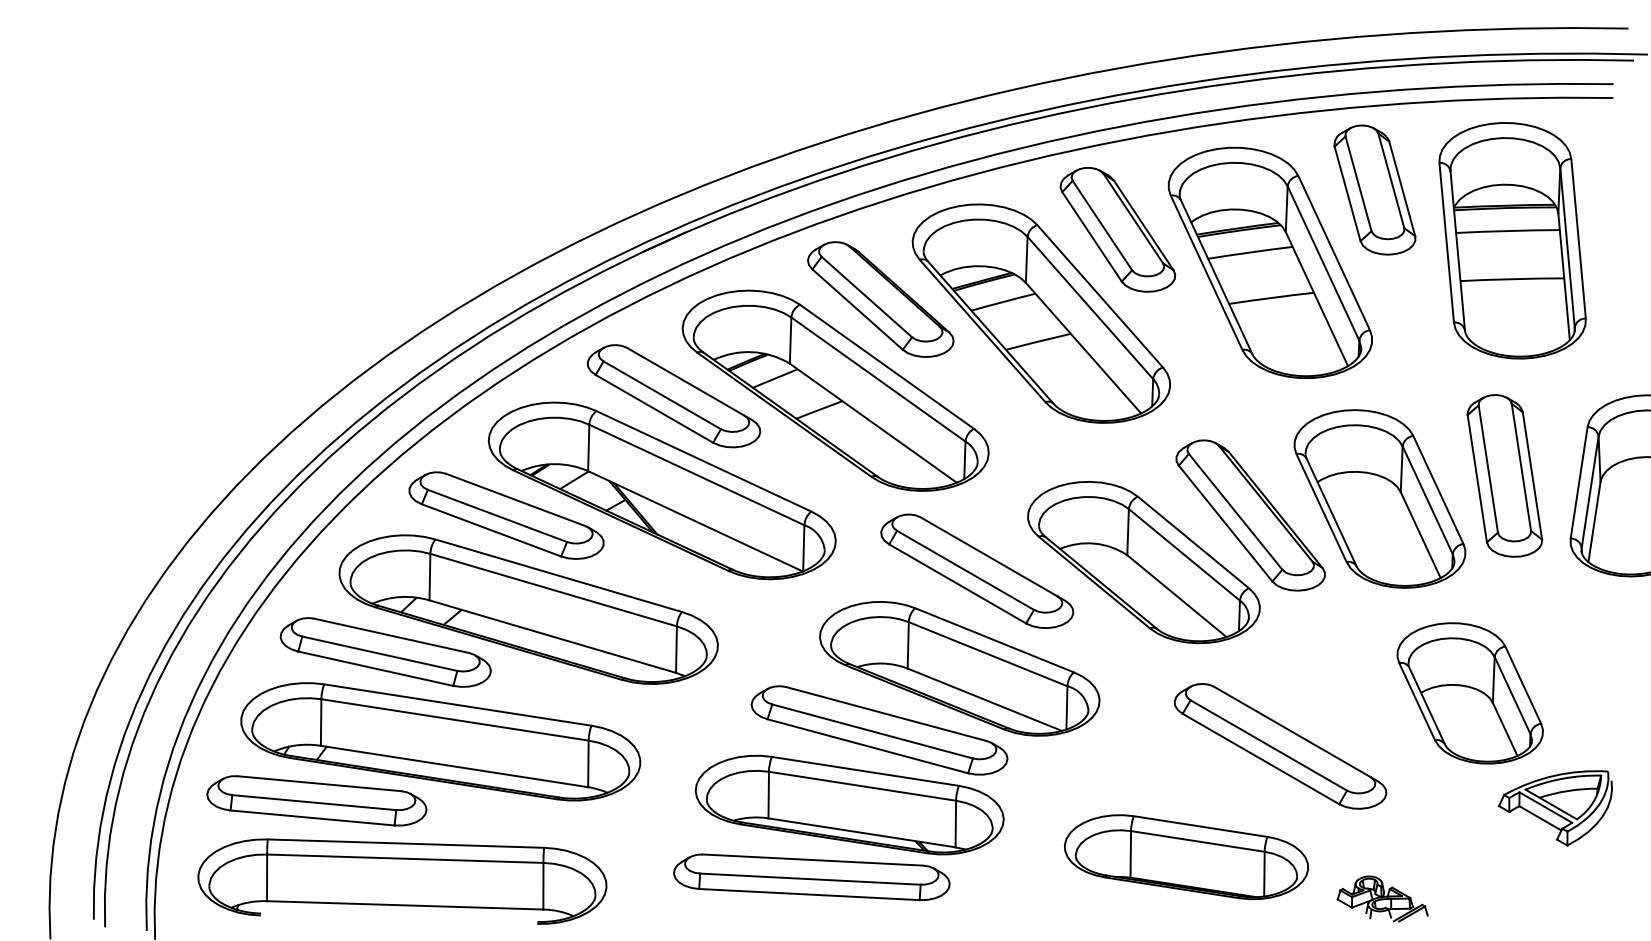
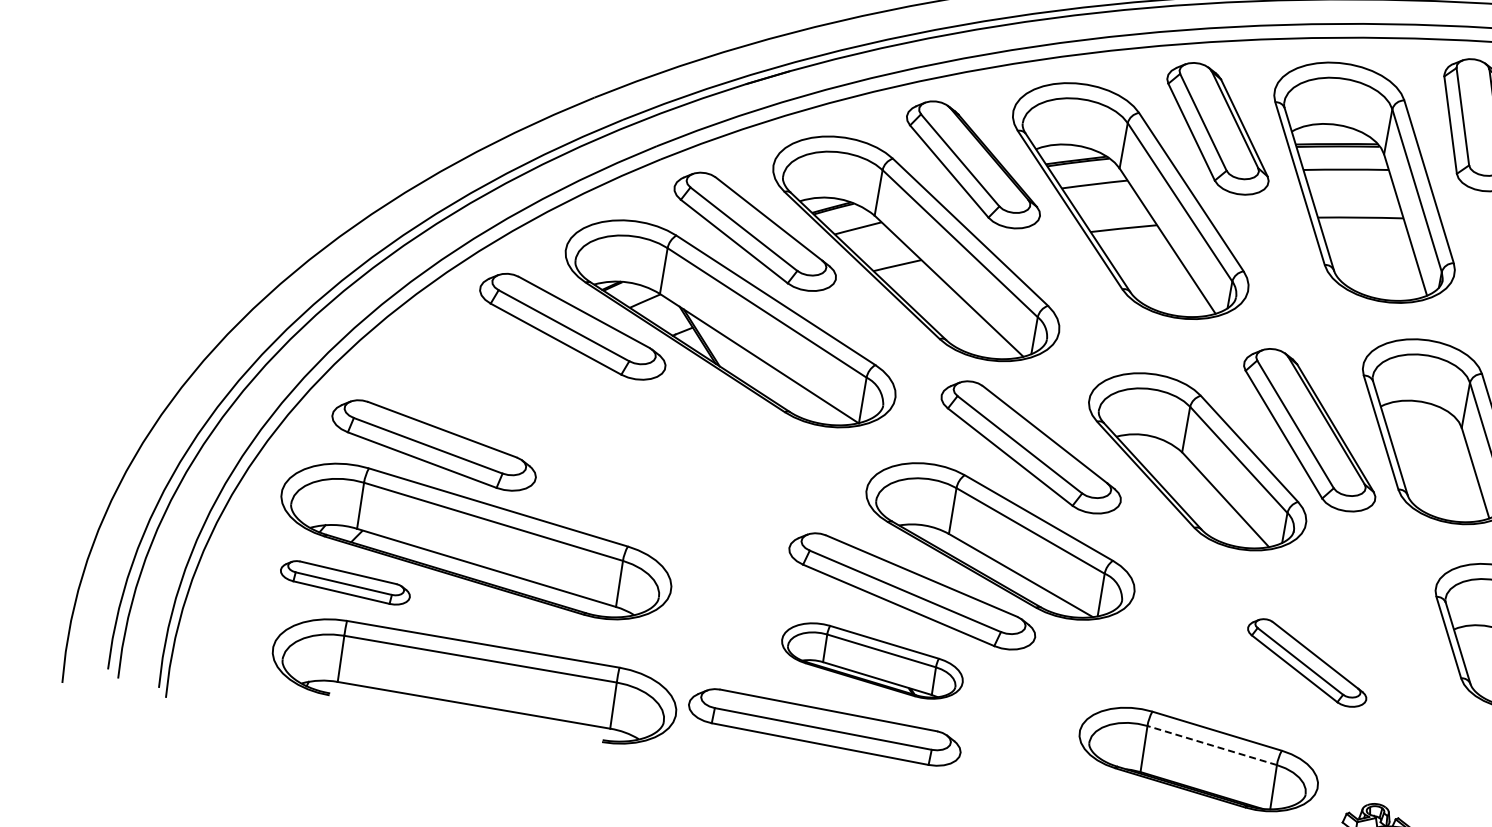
part: (528, 609) -> (581, 422), removed
part: (1280, 746) -> (1307, 663), size x0.6
part: (316, 800) -> (345, 582), size x0.6
part: (849, 804) -> (872, 660), size x0.6
line: (1197, 841) -> (1211, 745), solid -> dashed
part: (402, 881) -> (474, 681), moved

